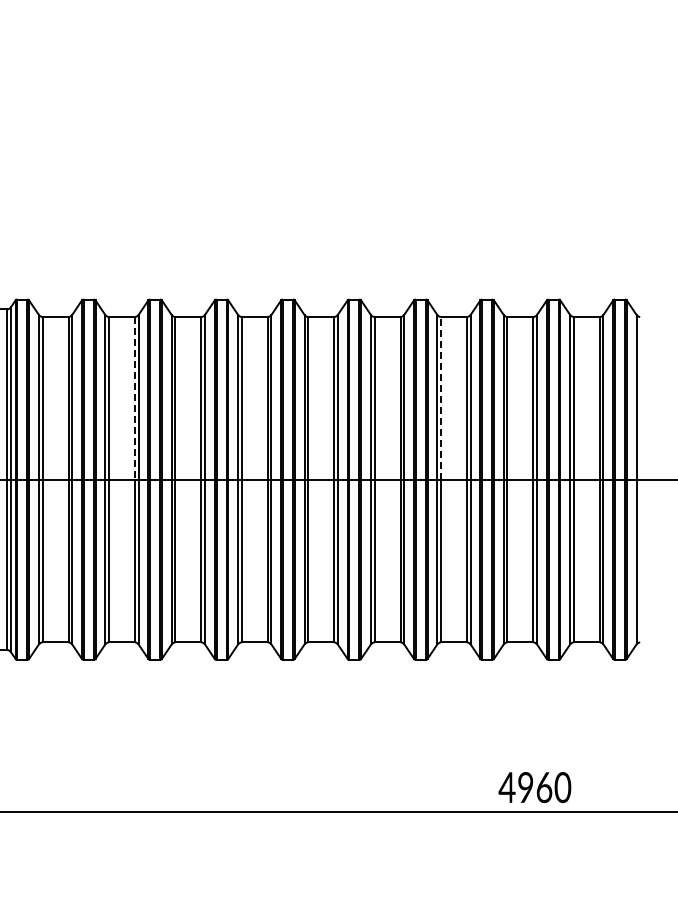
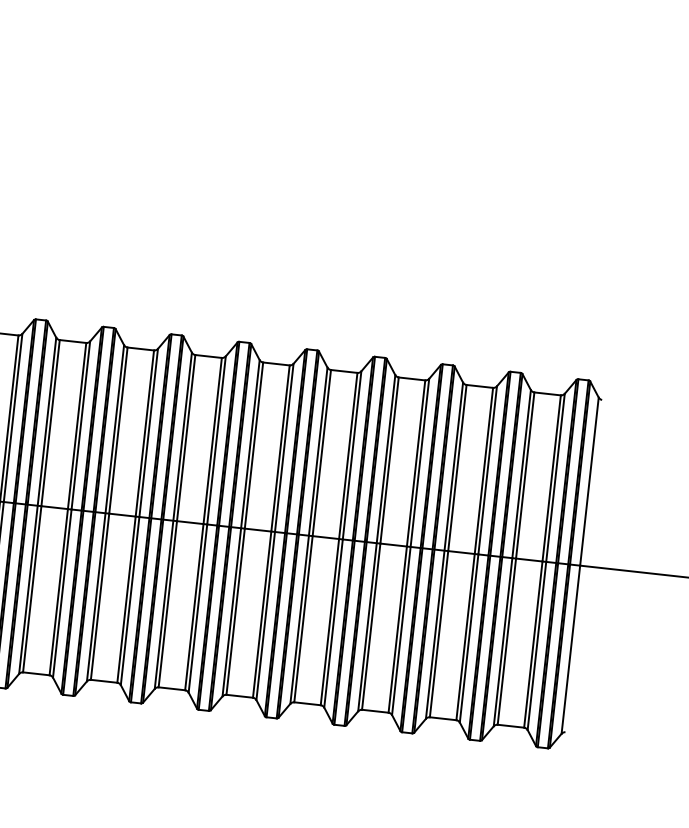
line: (441, 397) -> (390, 459), dashed -> solid
line: (134, 398) -> (76, 426), dashed -> solid

